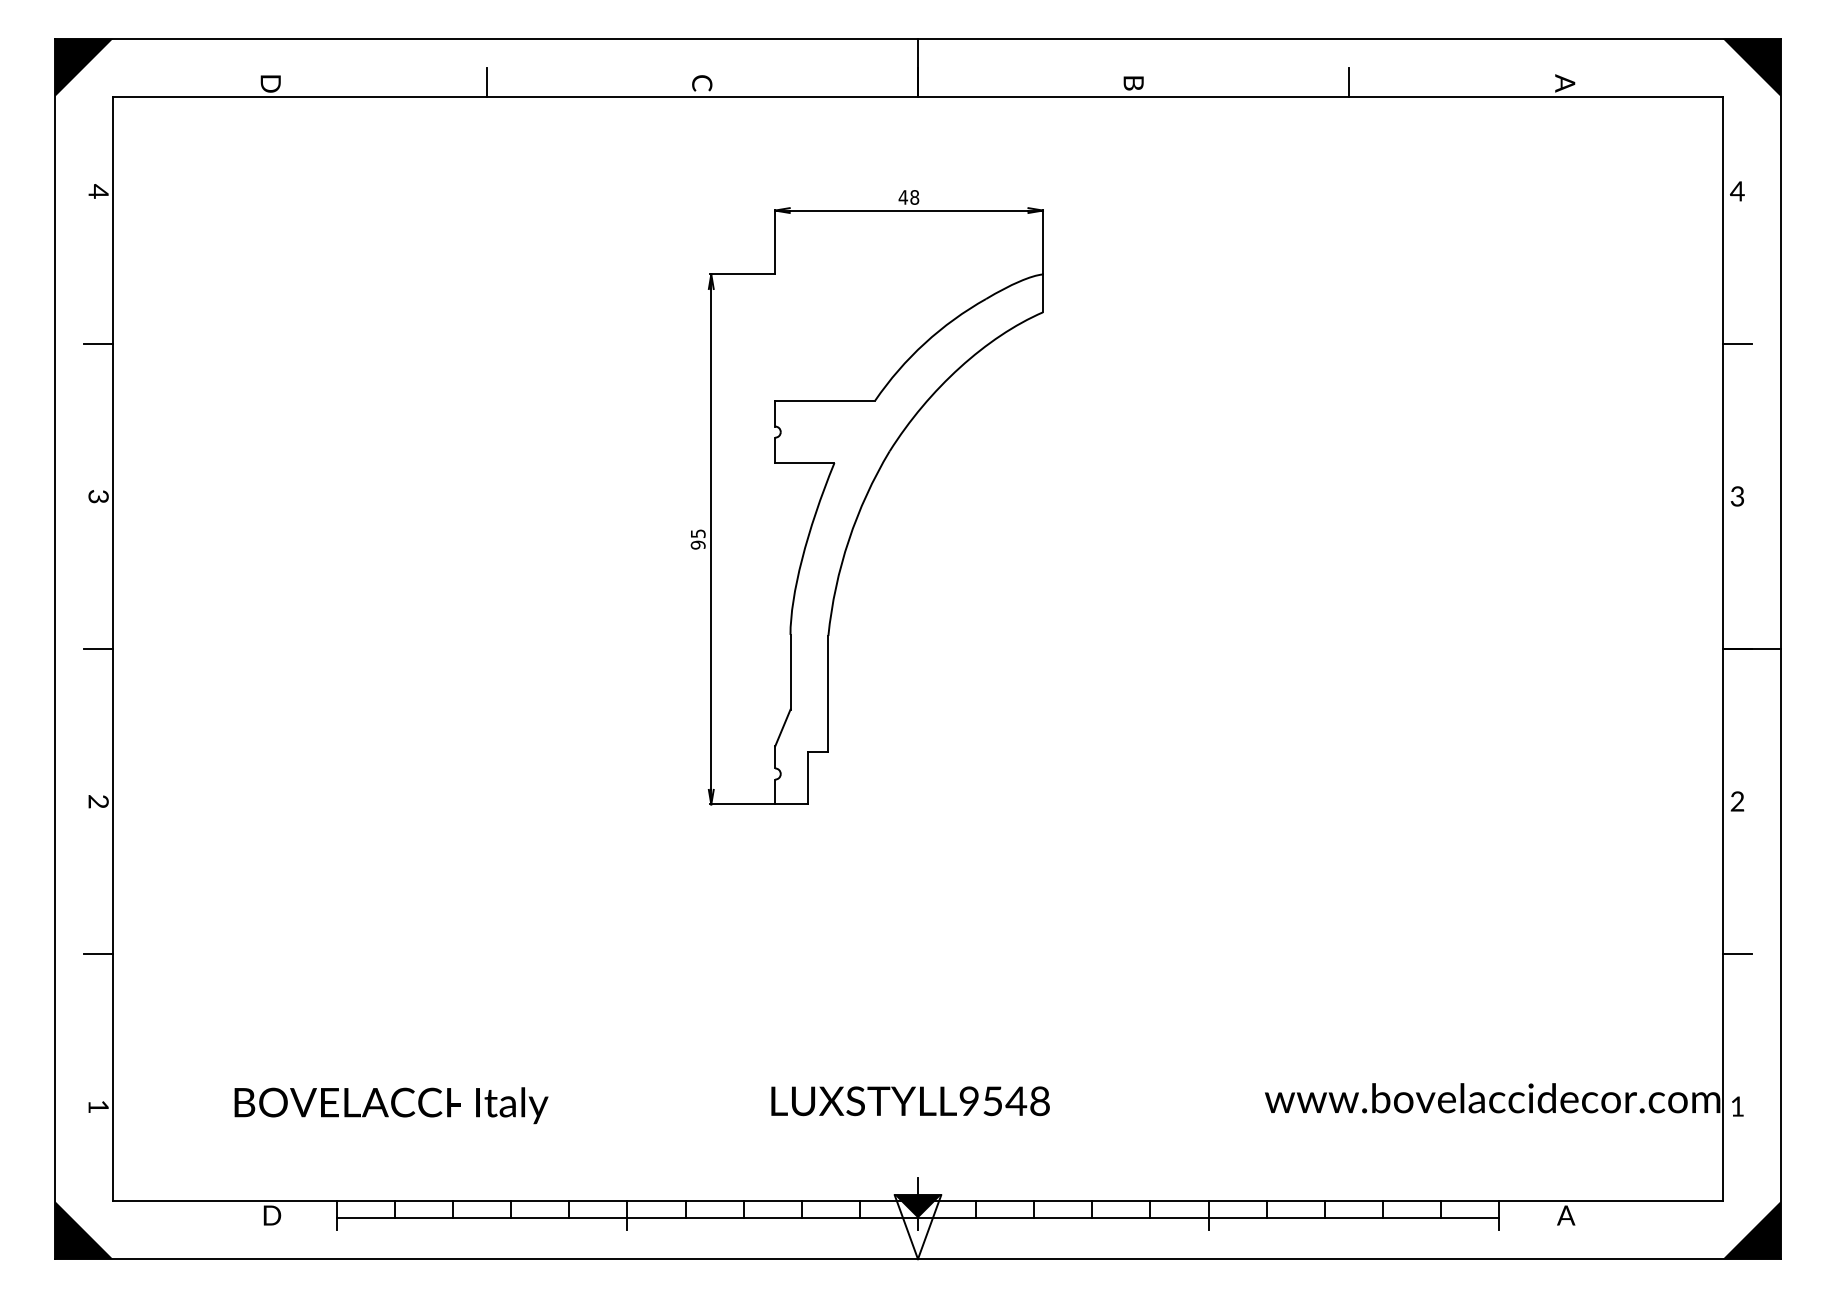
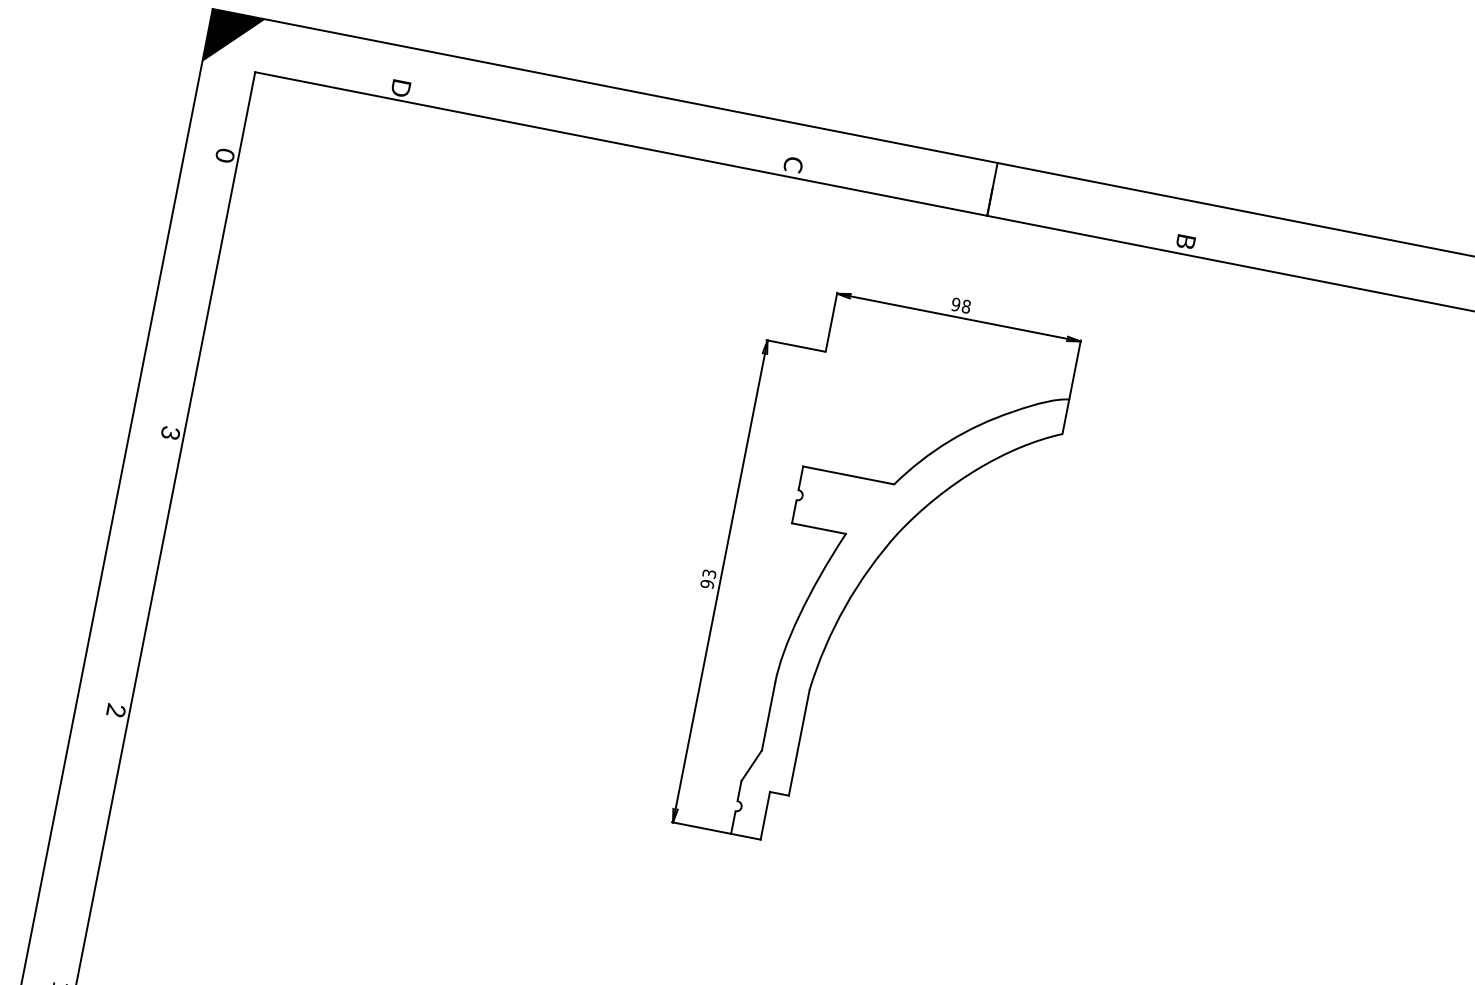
line: (486, 81) -> (597, 124), removed
line: (1349, 81) -> (1382, 278), removed
text: (98, 191) -> (225, 155), 4 -> 0
text: (903, 197) -> (956, 304), 48 -> 98
line: (98, 343) -> (197, 293), removed
text: (697, 533) -> (708, 573), 95 -> 93
line: (98, 649) -> (143, 572), removed
line: (98, 954) -> (88, 849), removed

